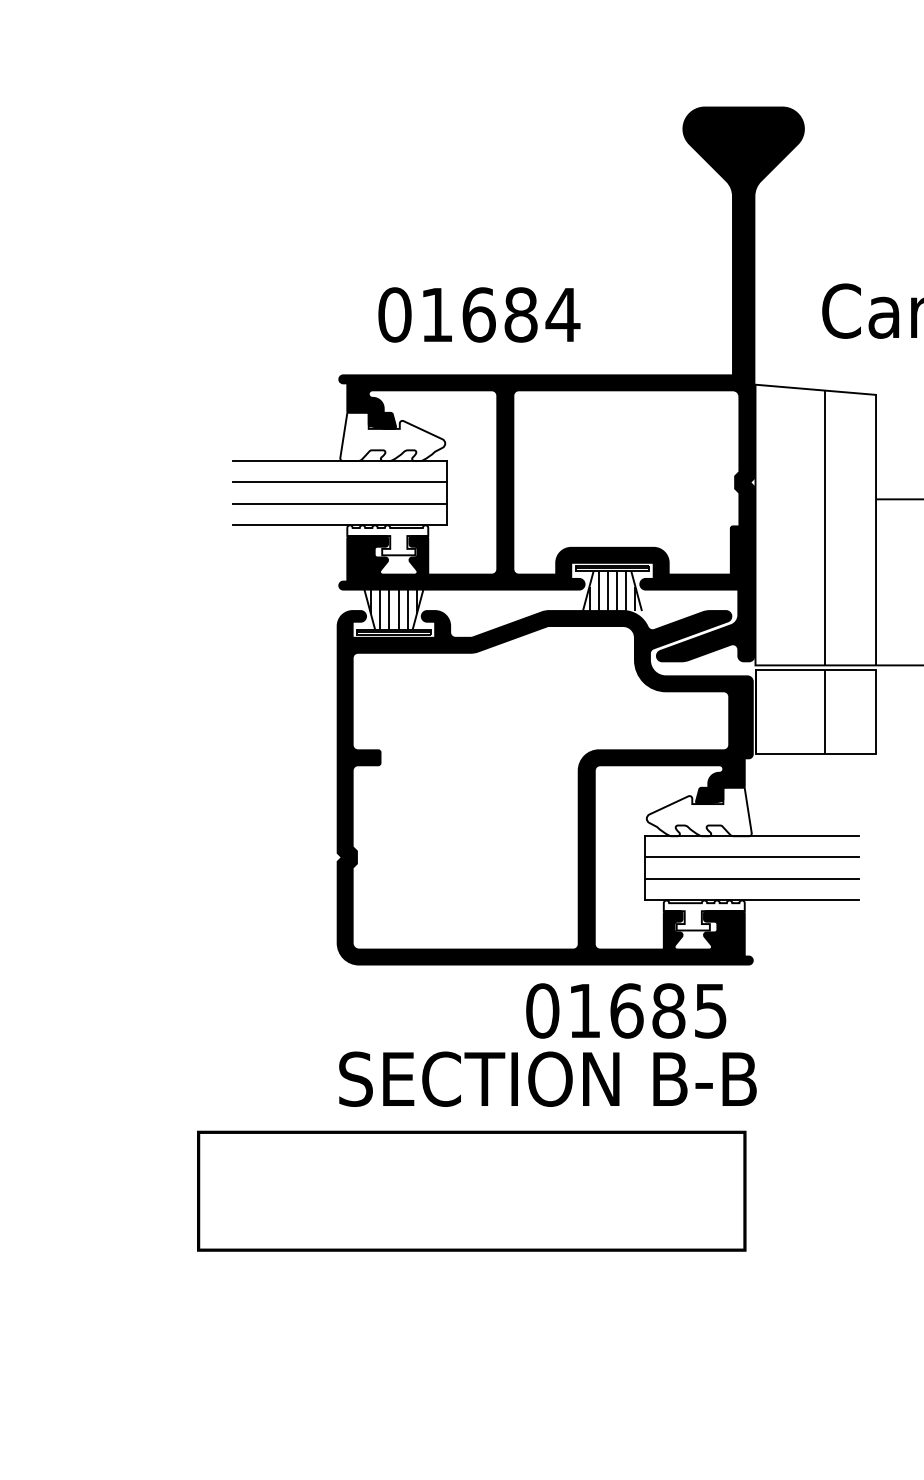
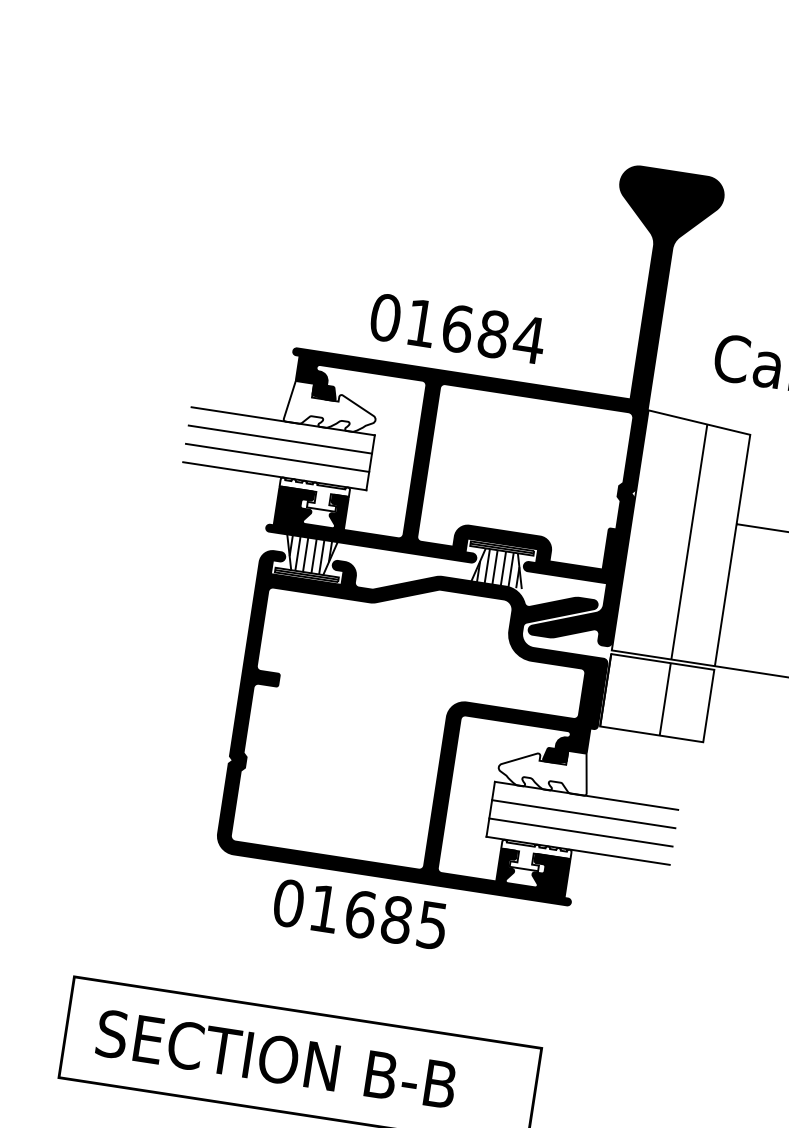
text: (479, 314) -> (458, 328), moved
text: (626, 1010) -> (360, 914), moved
text: (547, 1078) -> (276, 1058), moved

